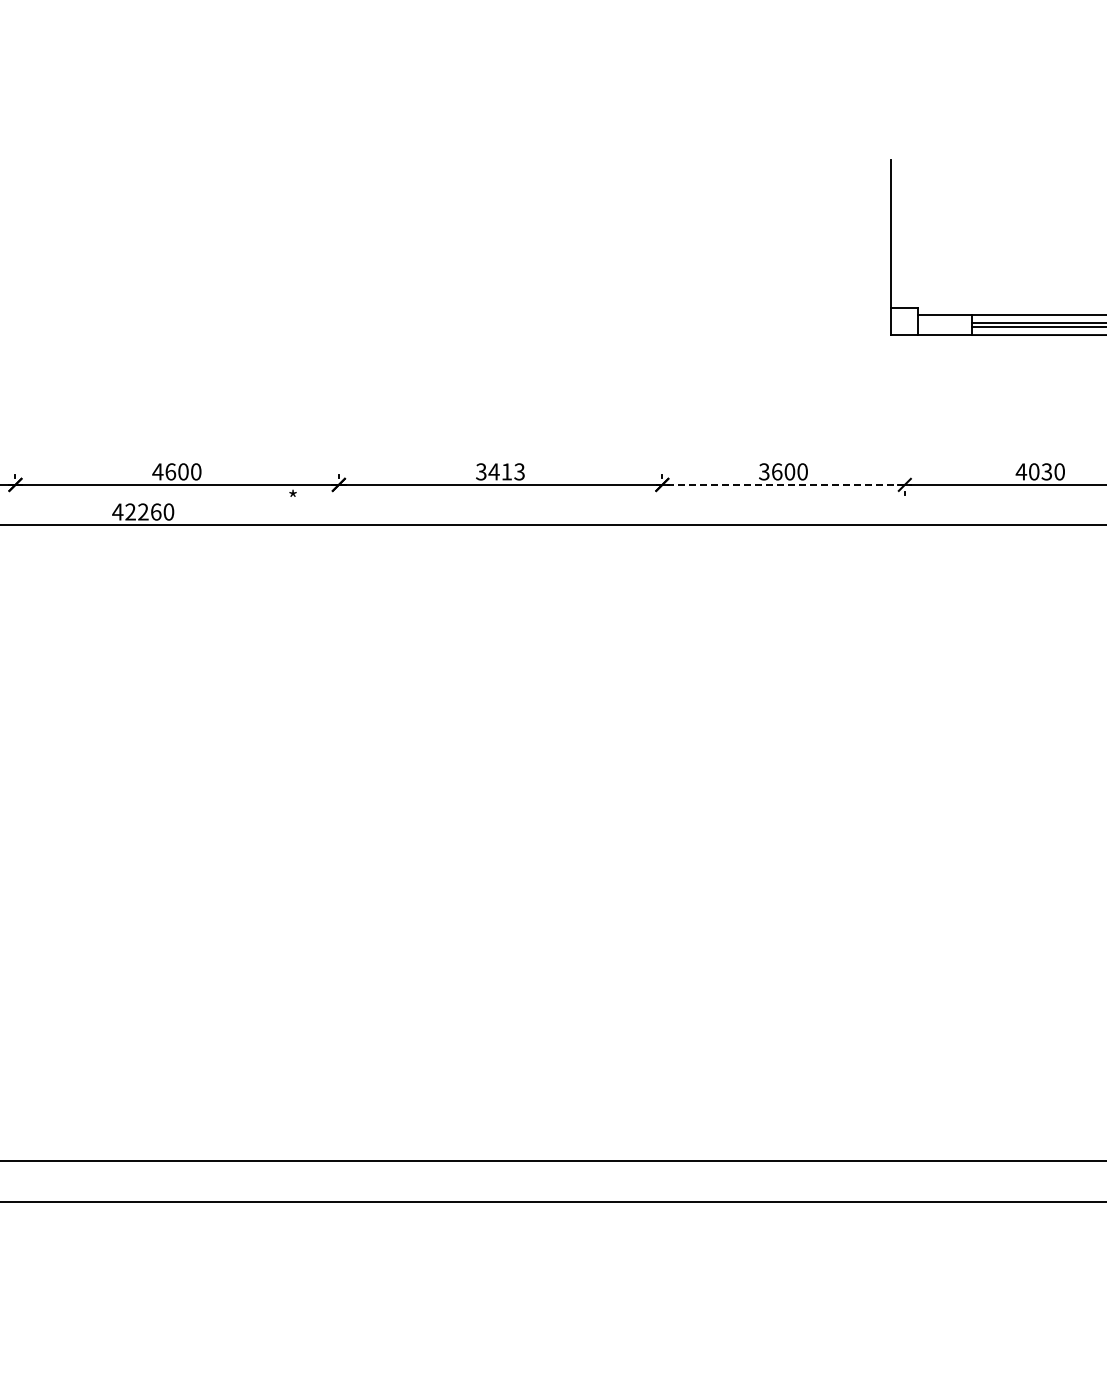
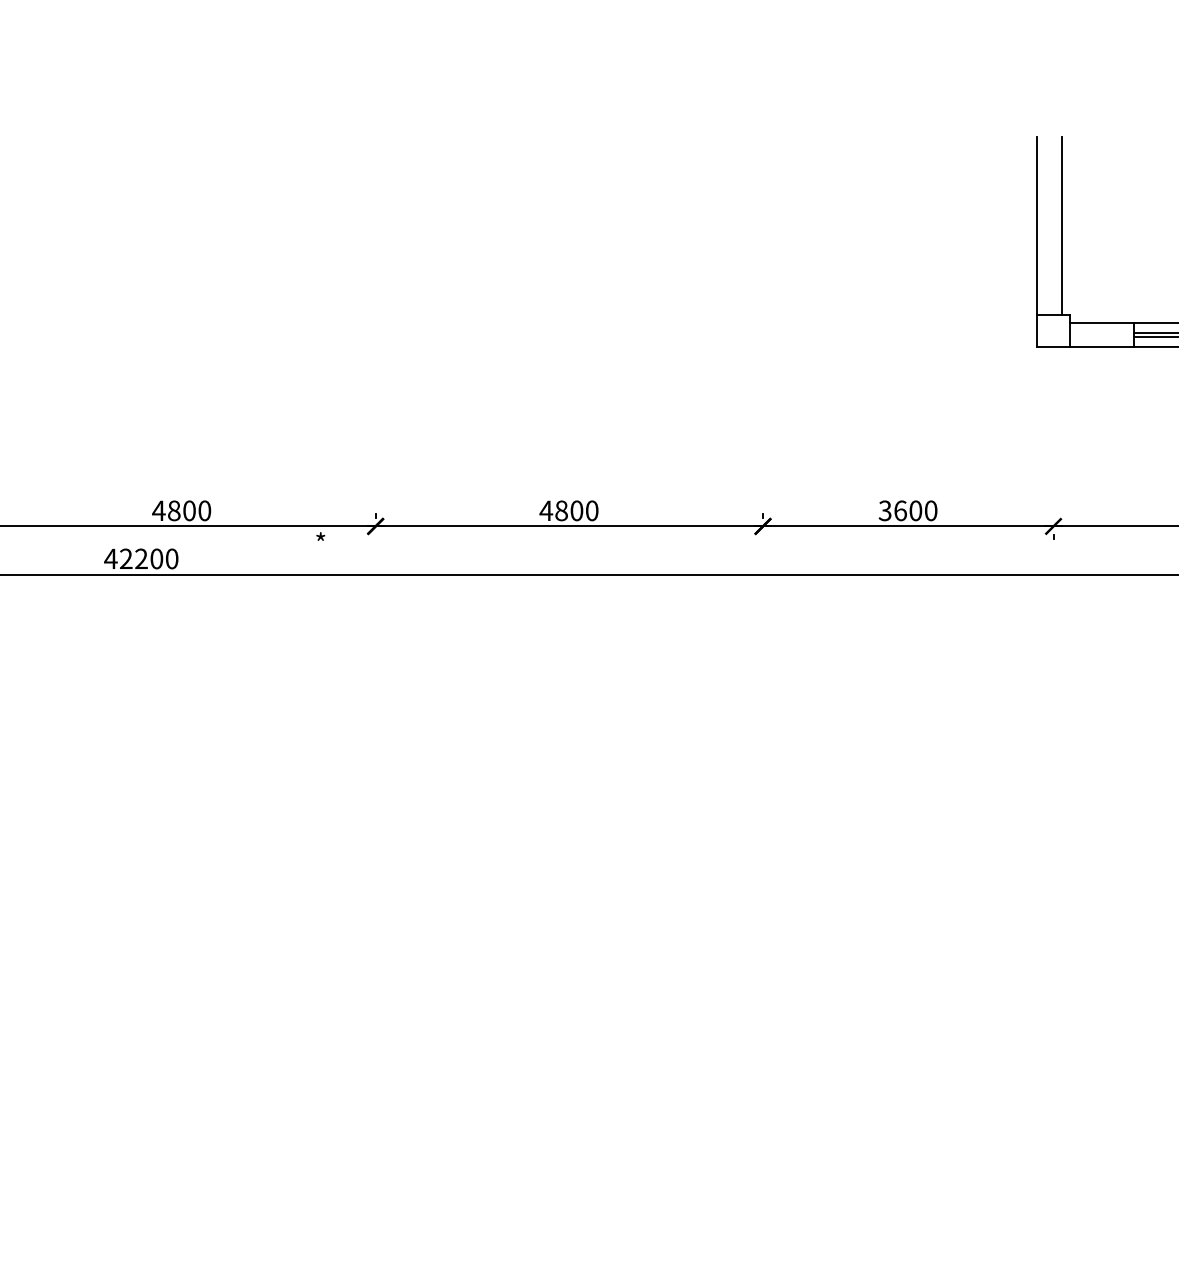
line: (911, 233) -> (1061, 225), added
text: (170, 471) -> (173, 510), 4600 -> 4800
text: (499, 471) -> (568, 510), 3413 -> 4800
line: (784, 484) -> (909, 525), dashed -> solid
text: (156, 511) -> (157, 558), 42260 -> 42200

